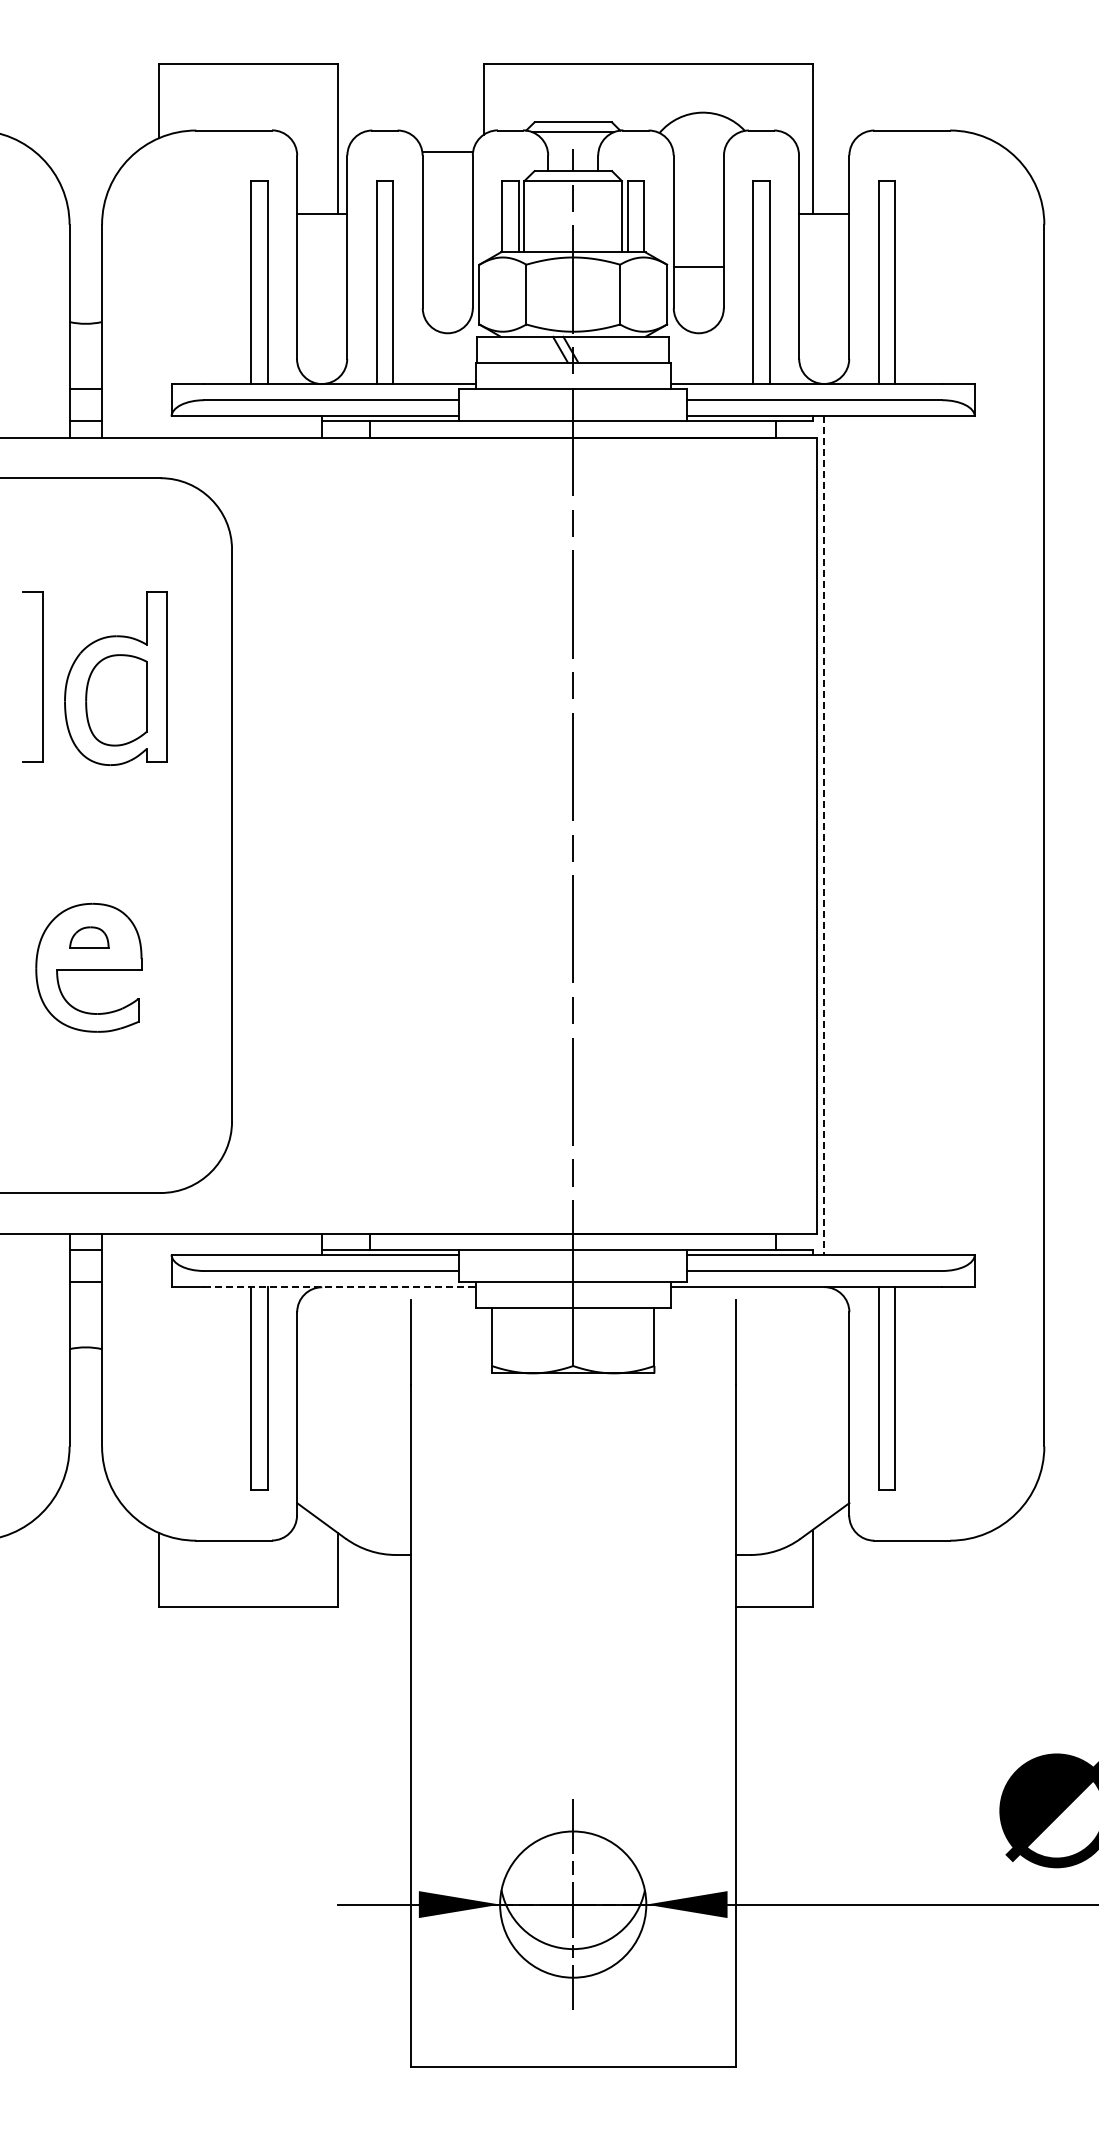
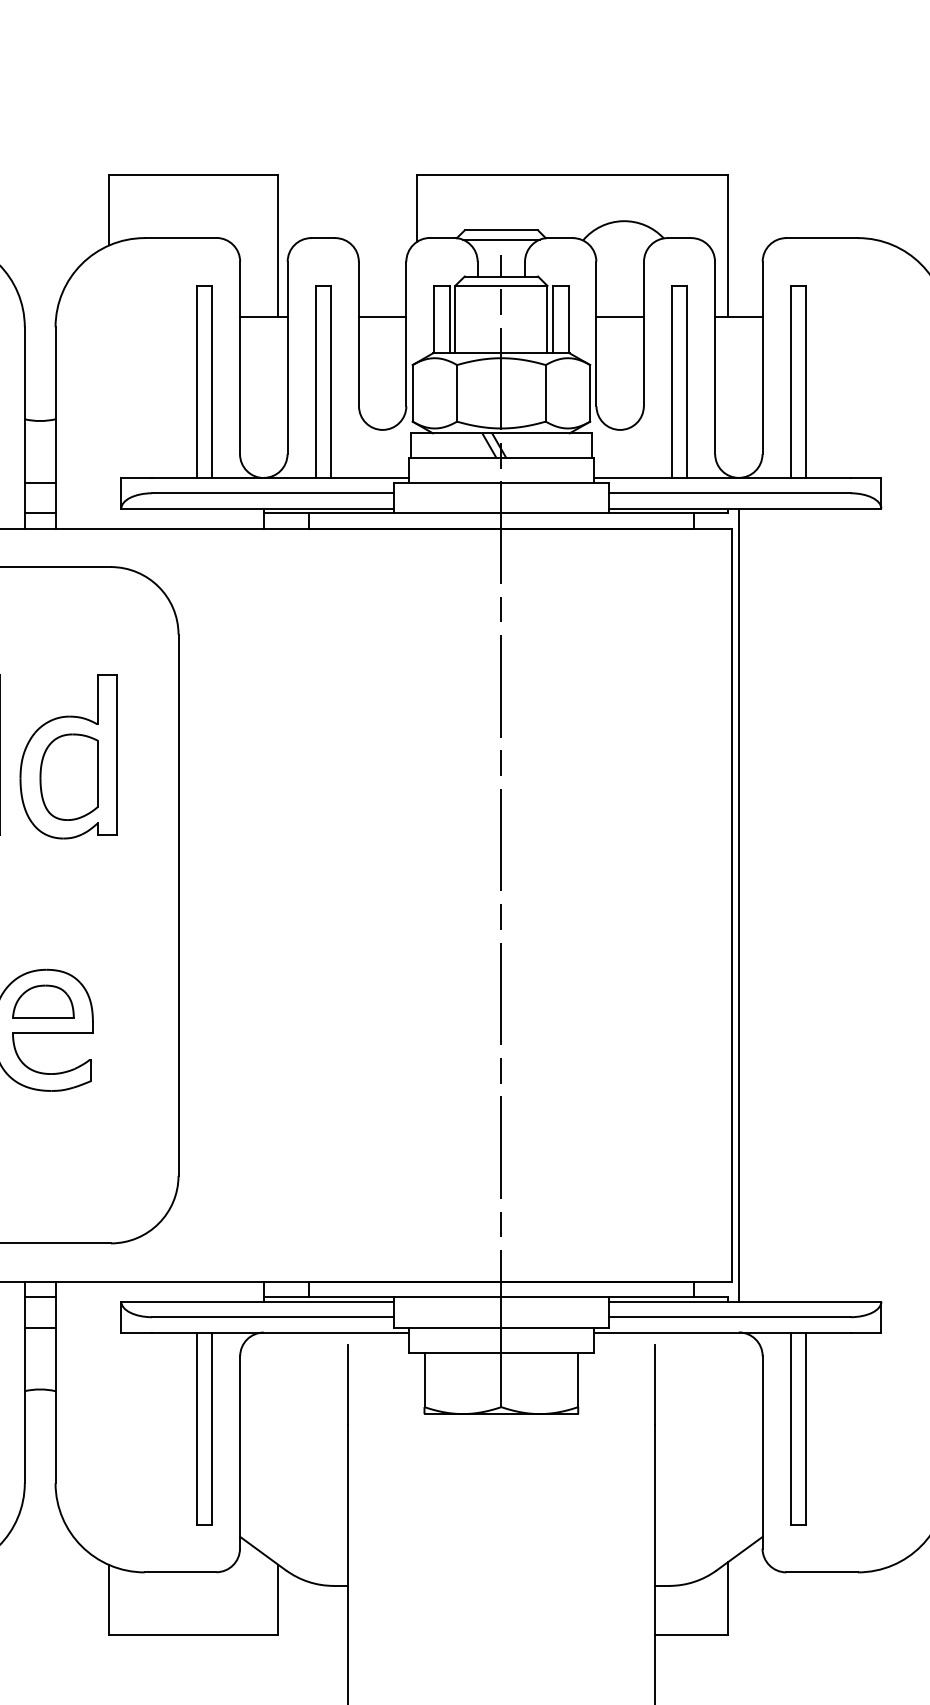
line: (447, 151) -> (382, 316), moved
line: (698, 266) -> (619, 316), moved
line: (824, 836) -> (739, 906), dashed -> solid
part: (89, 937) -> (43, 1001), size x1.67
line: (339, 1287) -> (280, 1332), dashed -> solid

